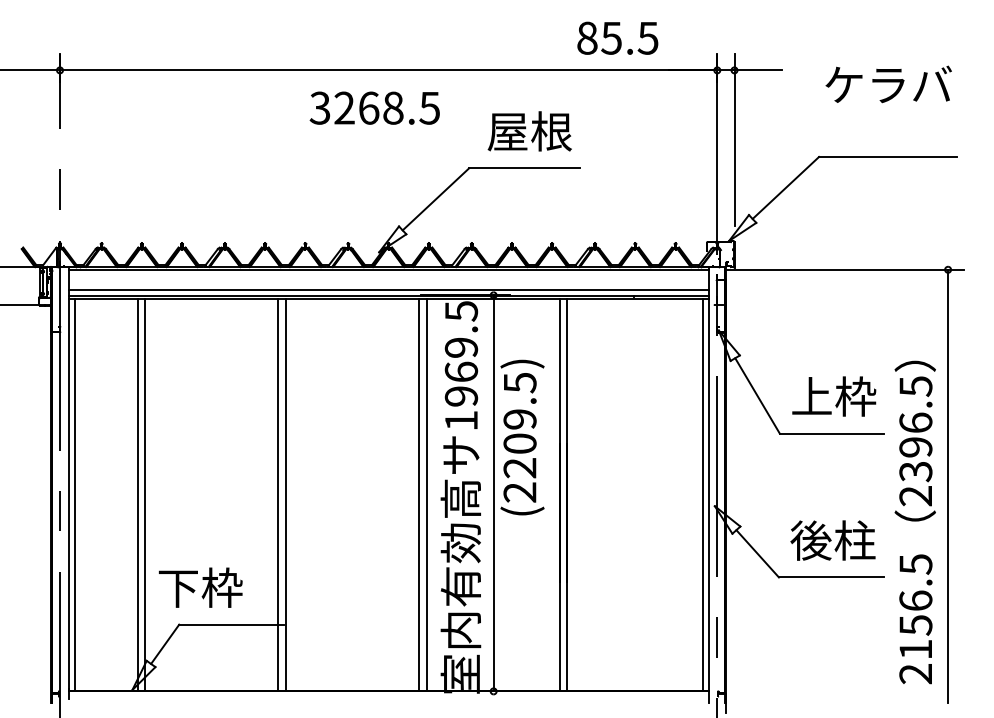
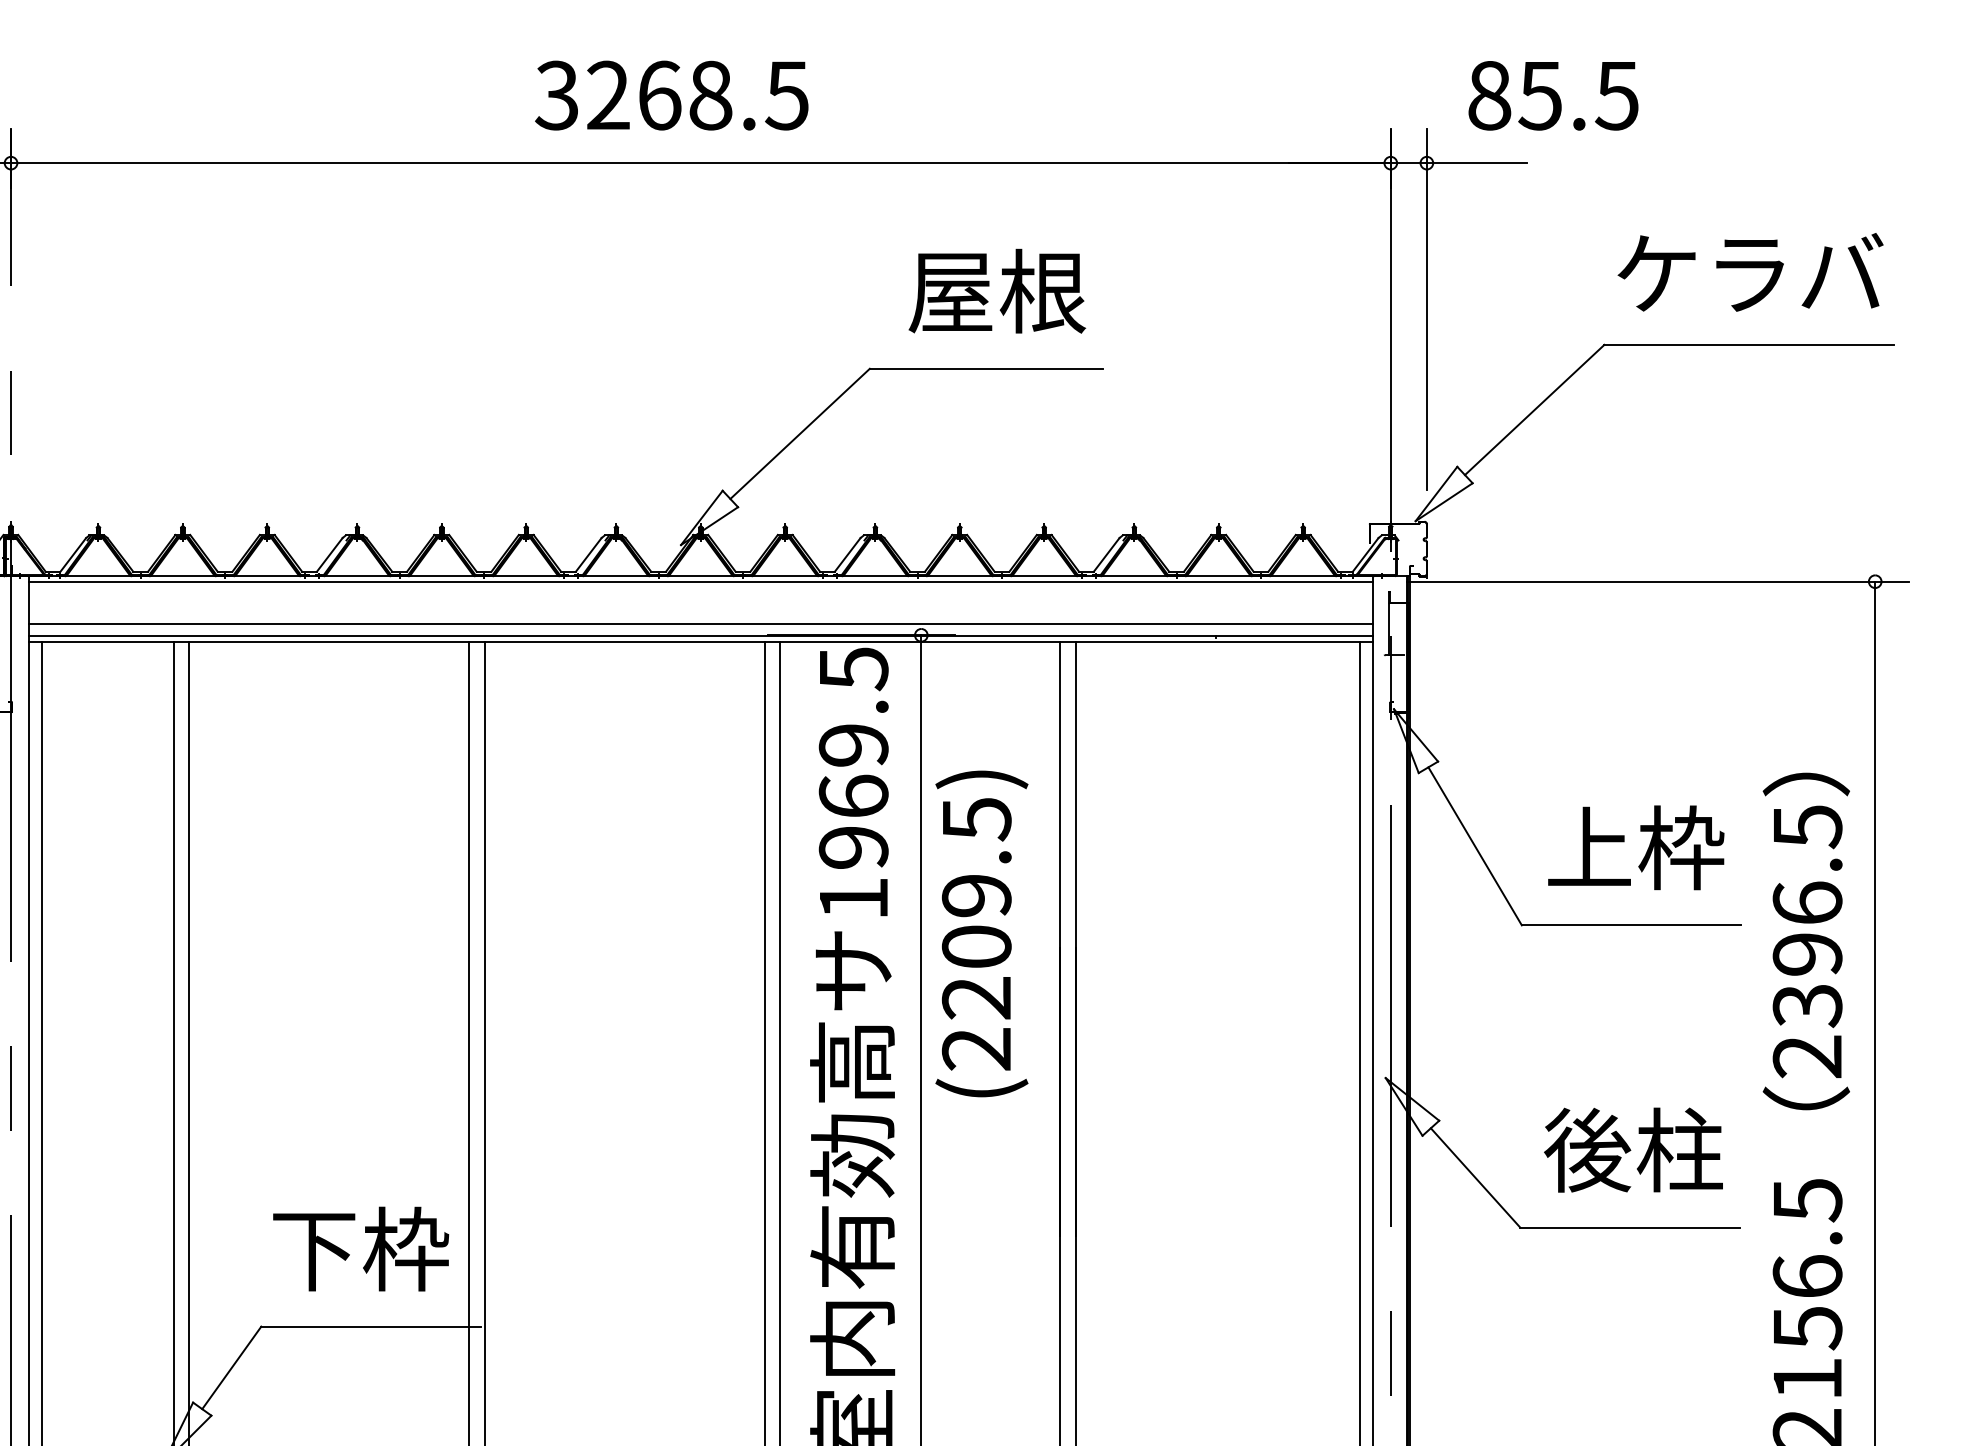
text: (617, 37) -> (1552, 94), moved
text: (888, 84) -> (1750, 272), moved
text: (374, 107) -> (671, 94), moved
text: (200, 587) -> (360, 1248), moved

